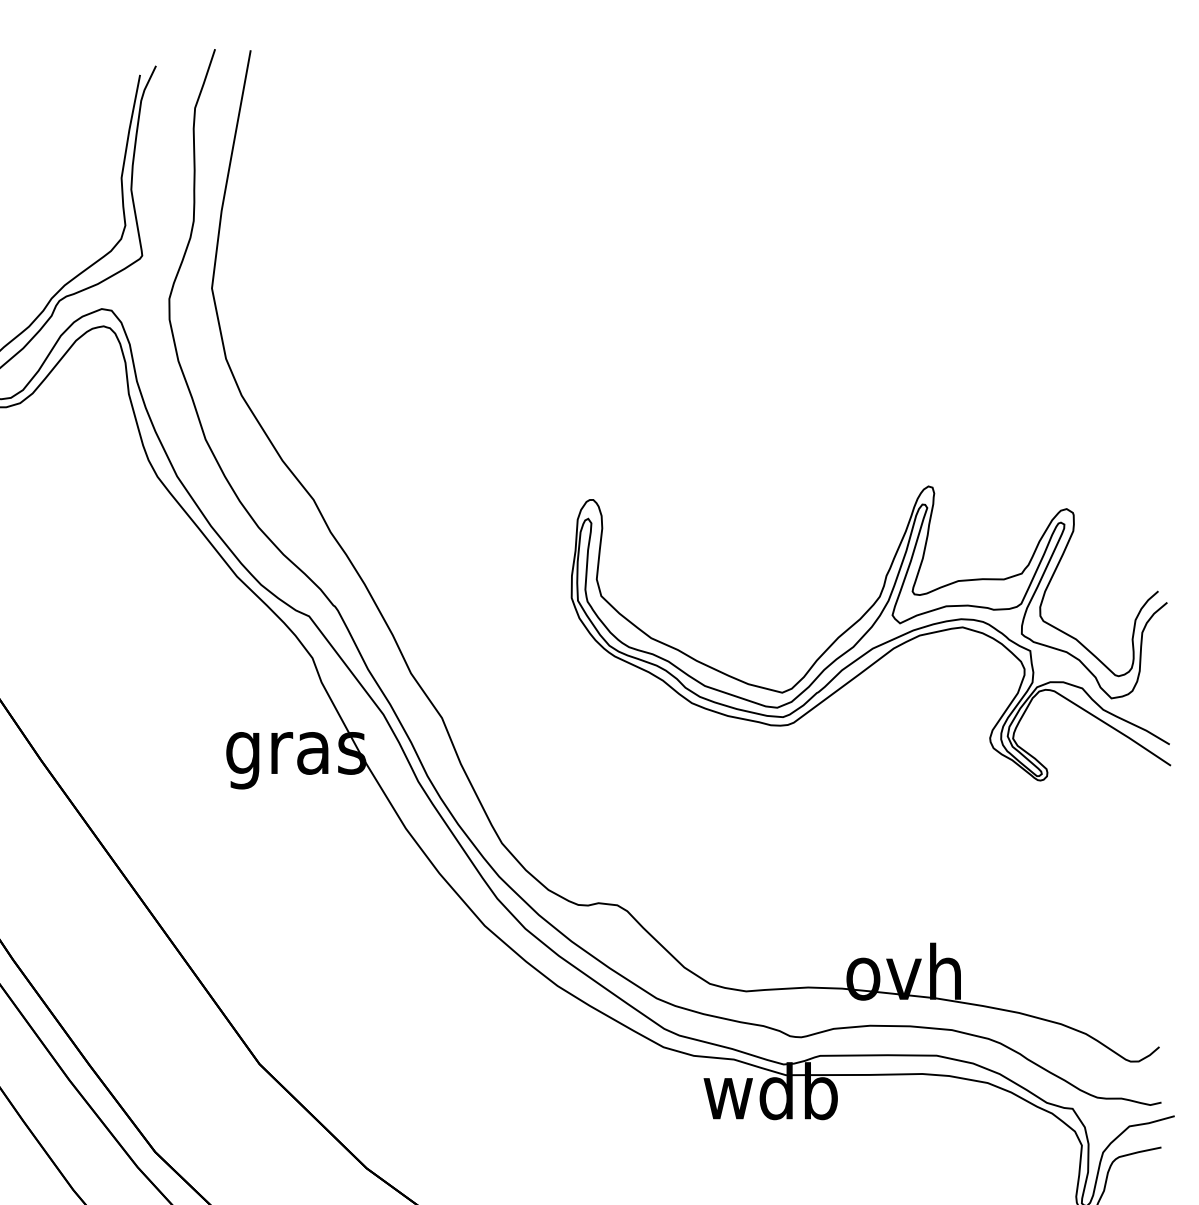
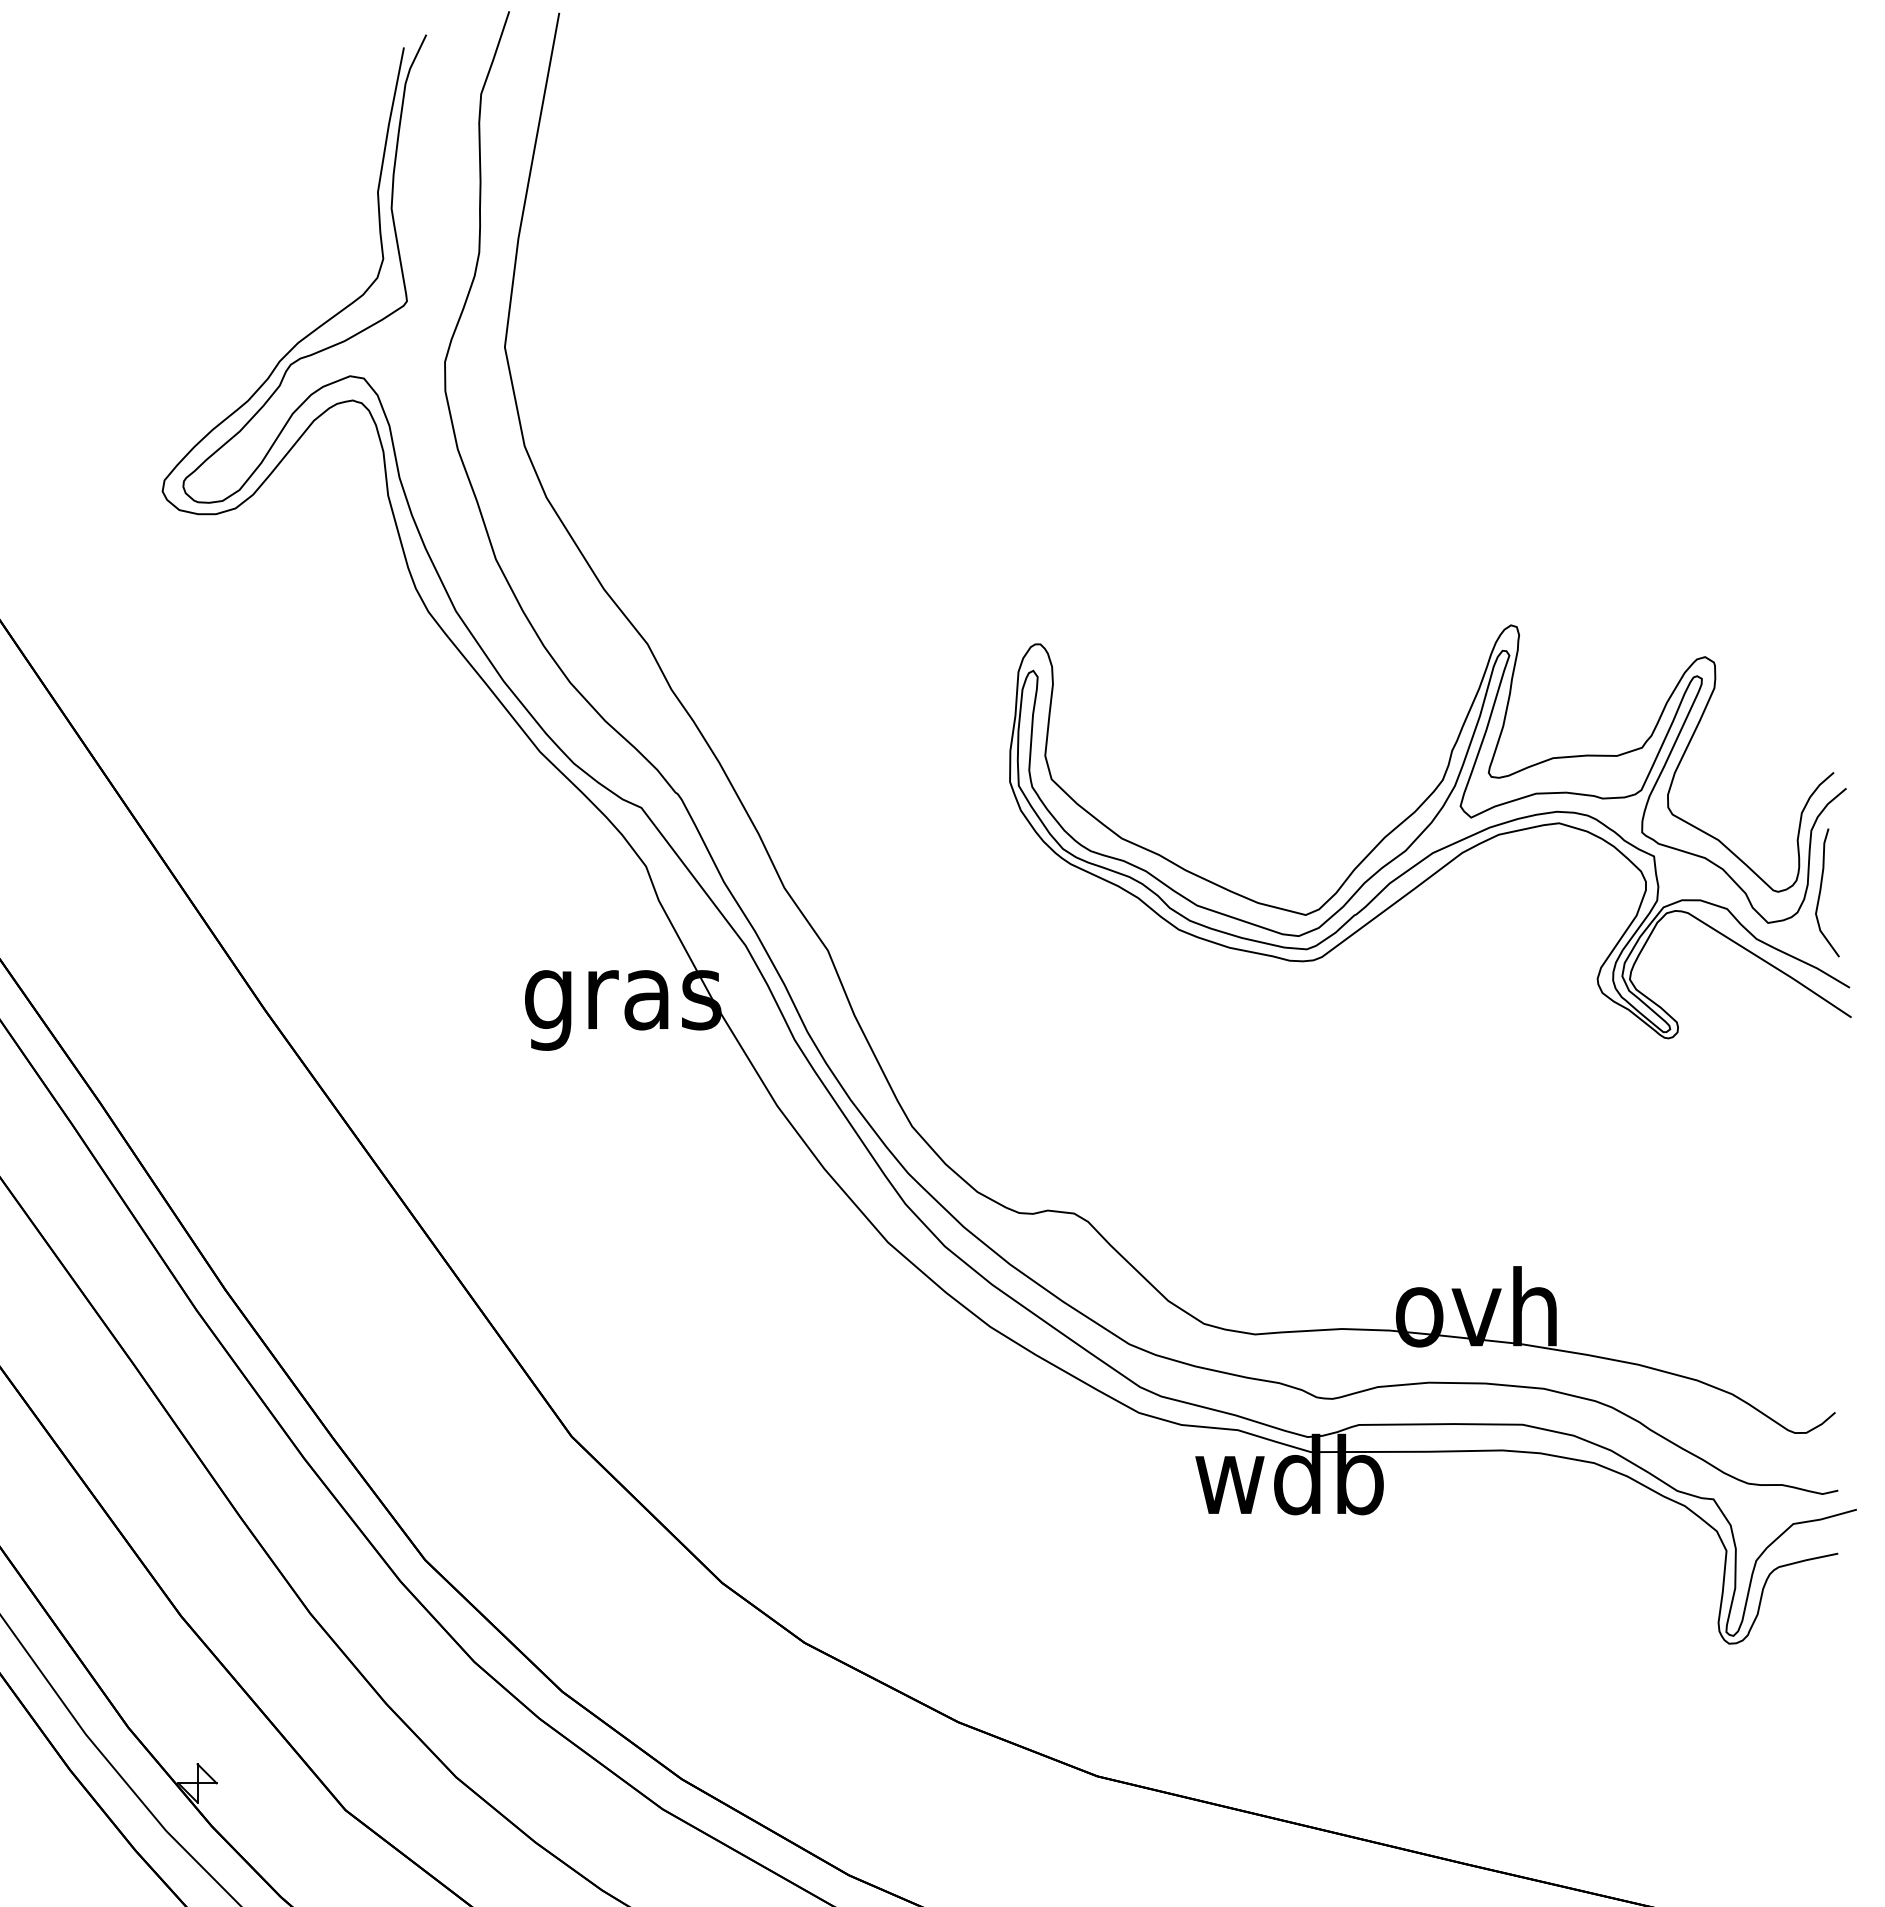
curve: (1149, 675) -> (1821, 891), added

